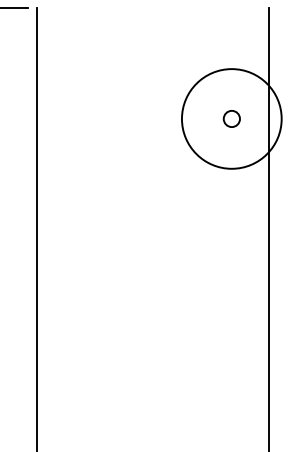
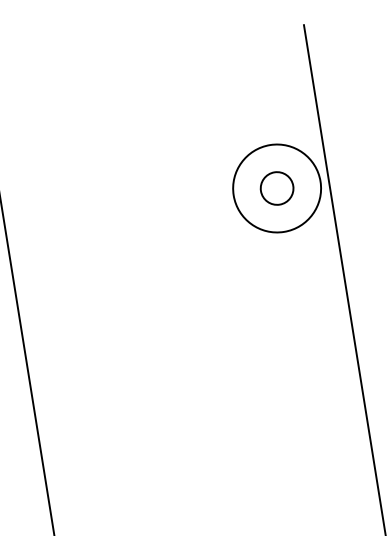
circle: (231, 118) -> (276, 187), size x0.62
circle: (231, 118) -> (276, 187), size x1.43

